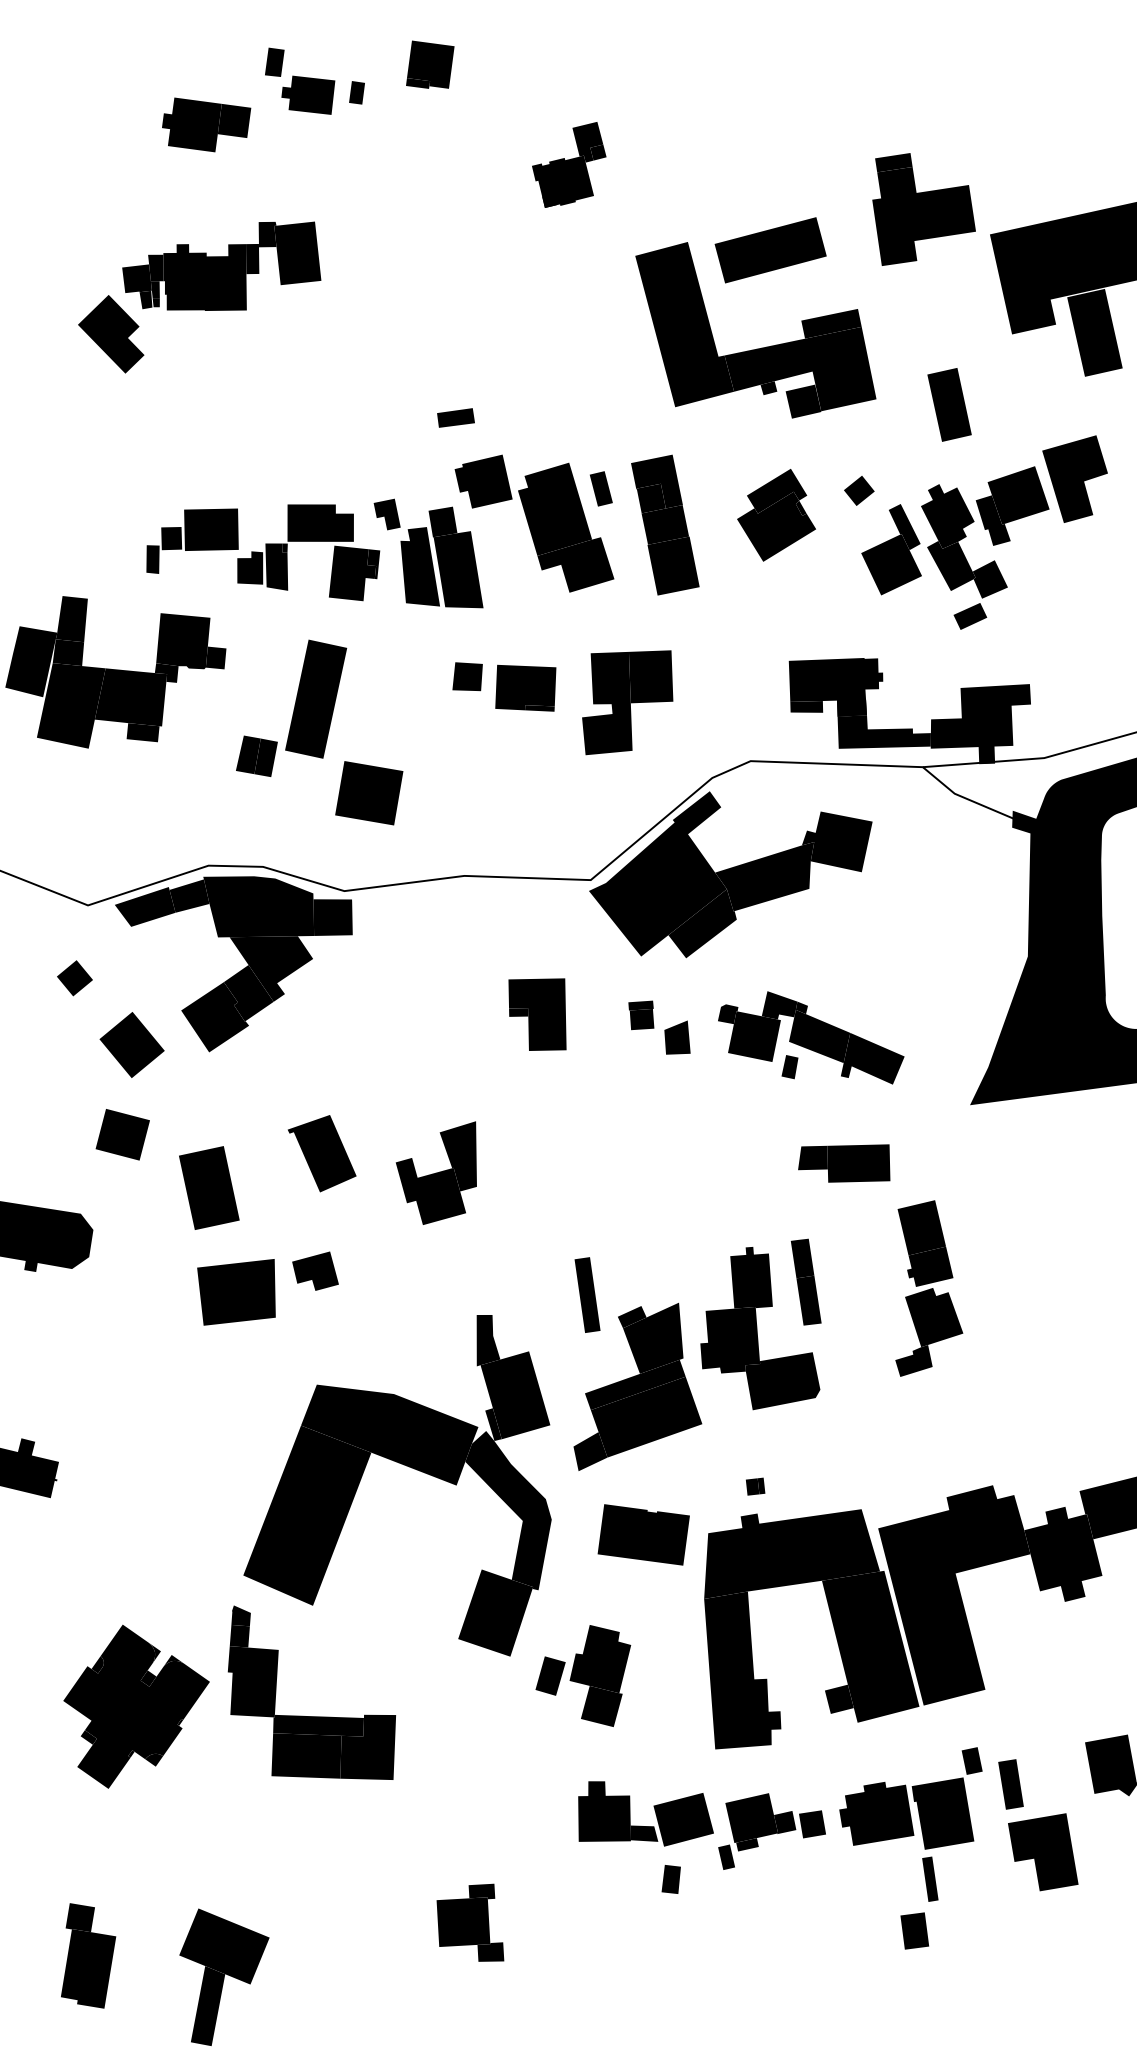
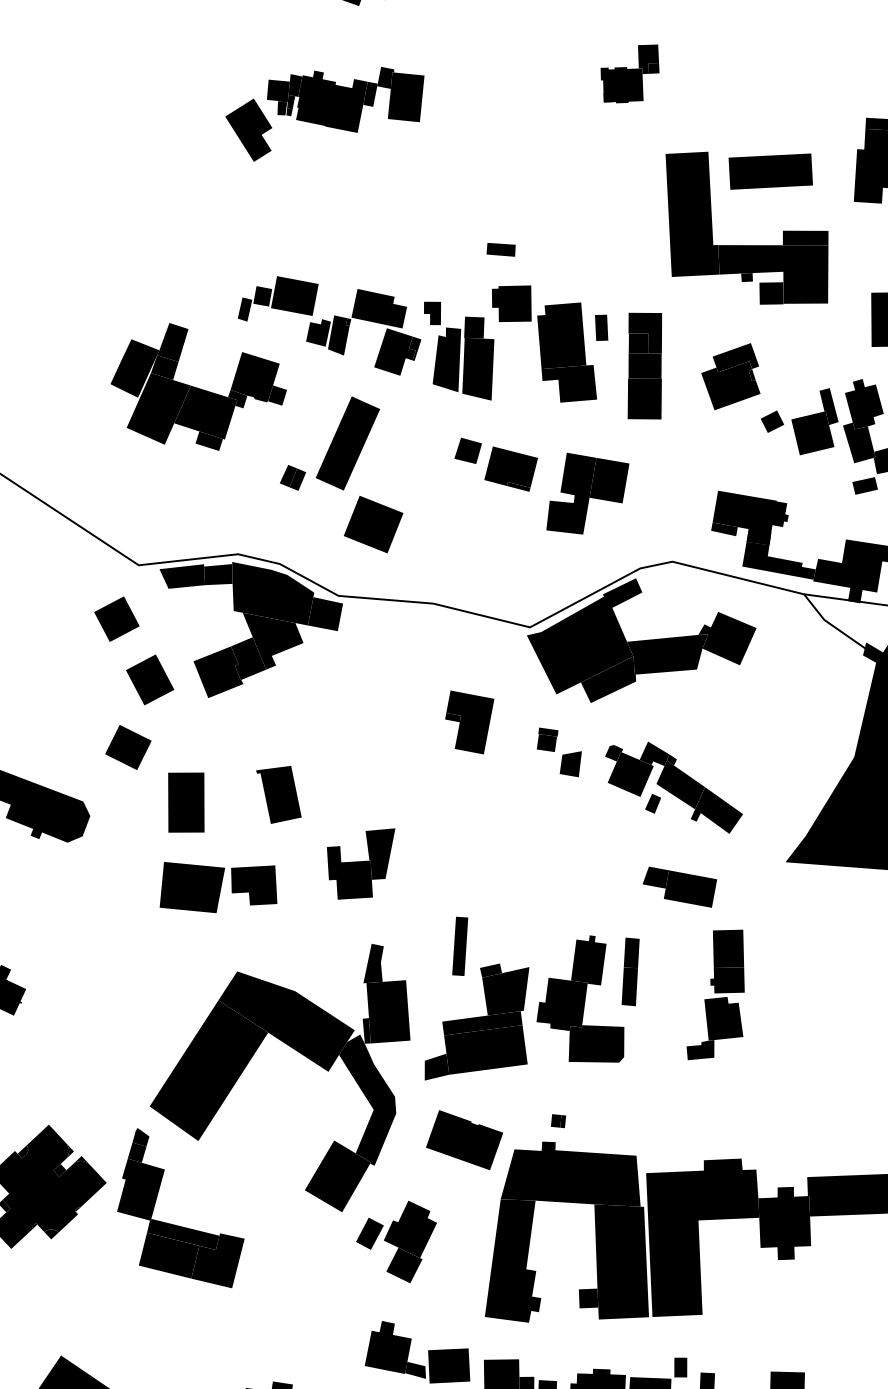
part: (859, 490) -> (772, 421), moved
part: (256, 755) -> (292, 477), size x0.71
part: (74, 978) -> (116, 619), size x1.67
part: (435, 1172) -> (355, 861), moved
part: (315, 1271) -> (254, 884), size x1.43

